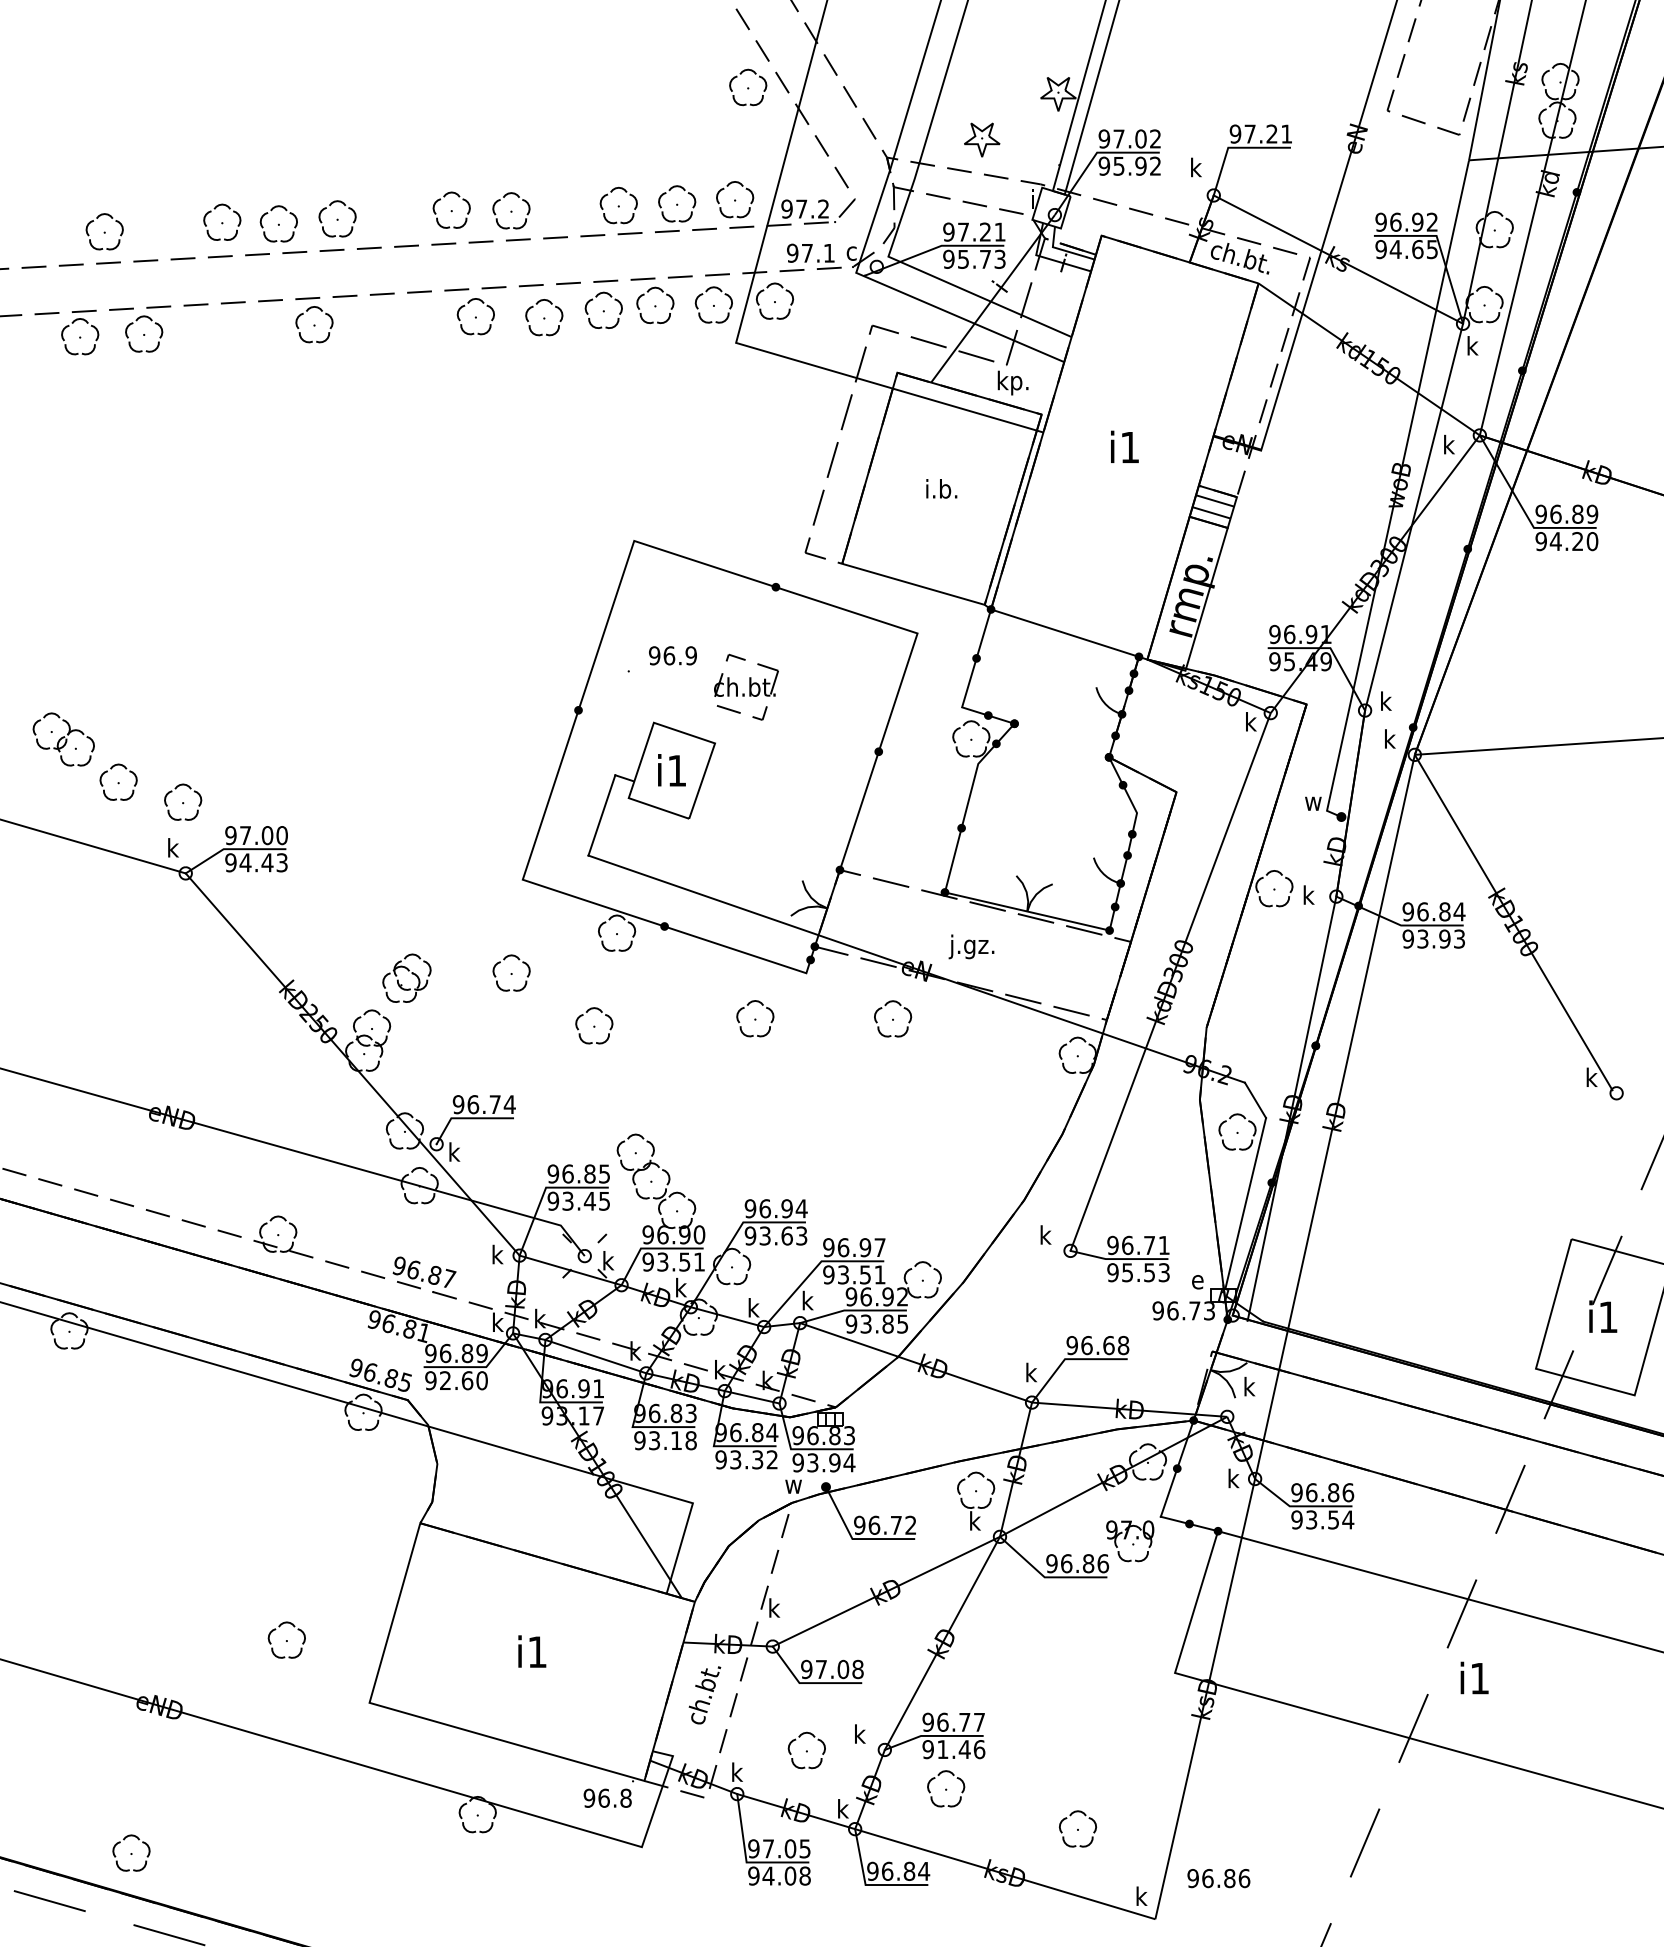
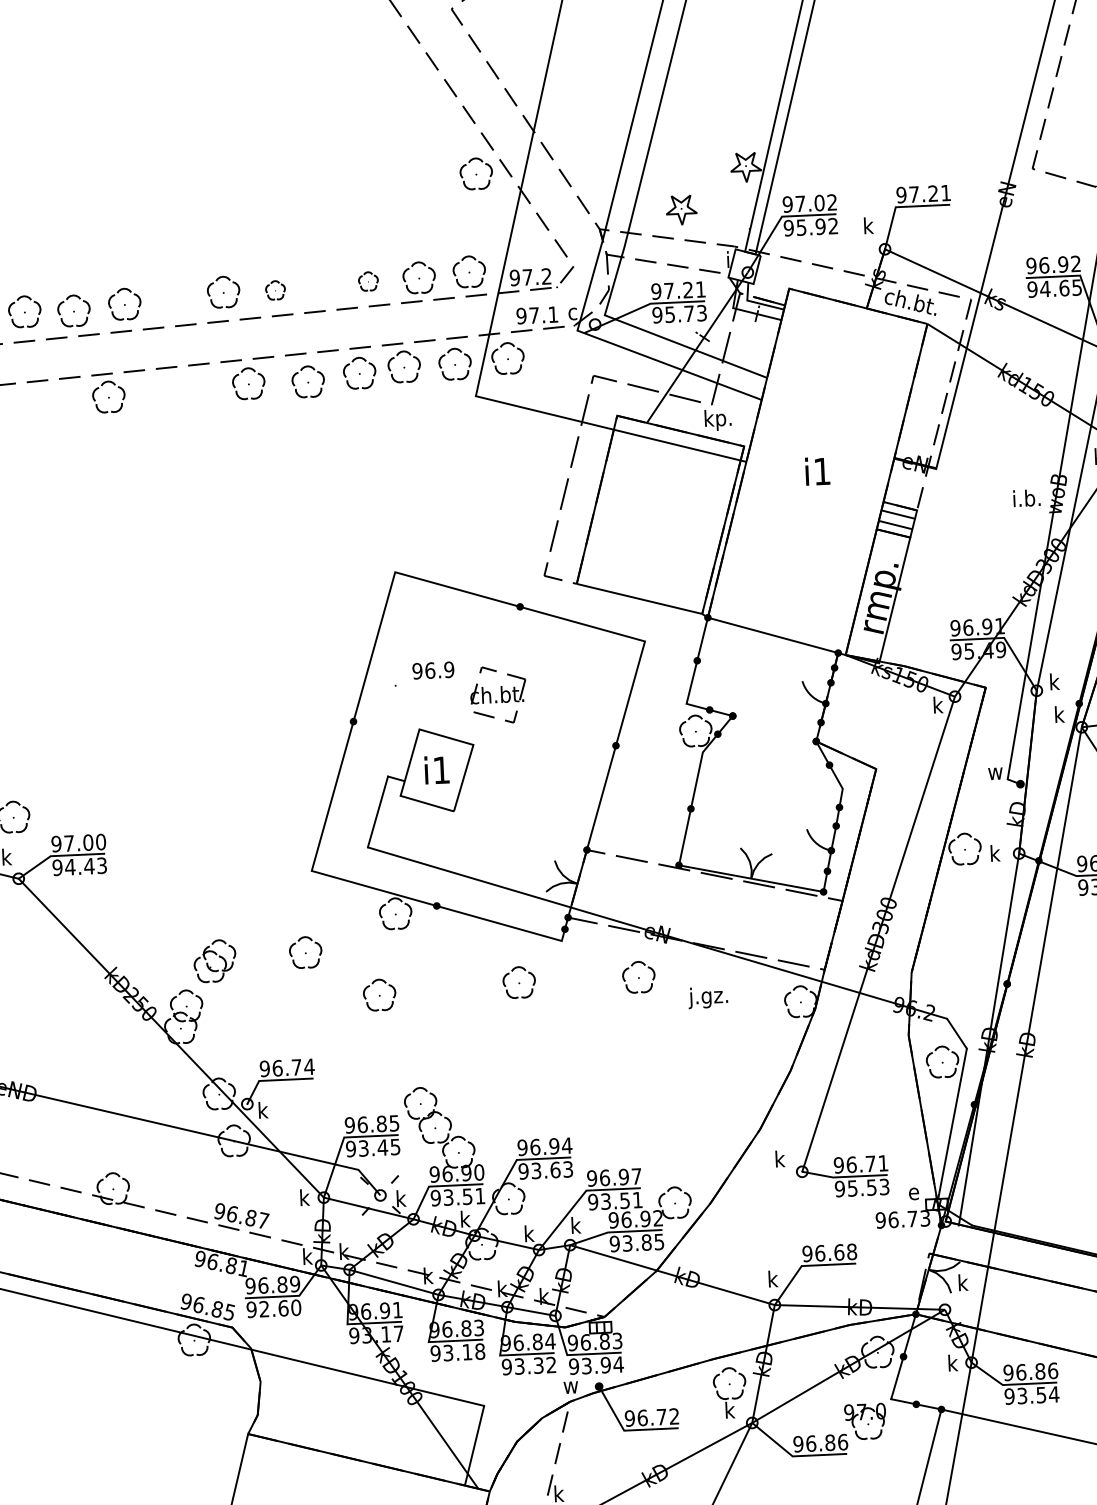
part: (618, 205) -> (368, 281), size x0.6
part: (511, 210) -> (275, 290), size x0.6
text: (941, 488) -> (1026, 497), moved
text: (971, 946) -> (708, 997), moved

